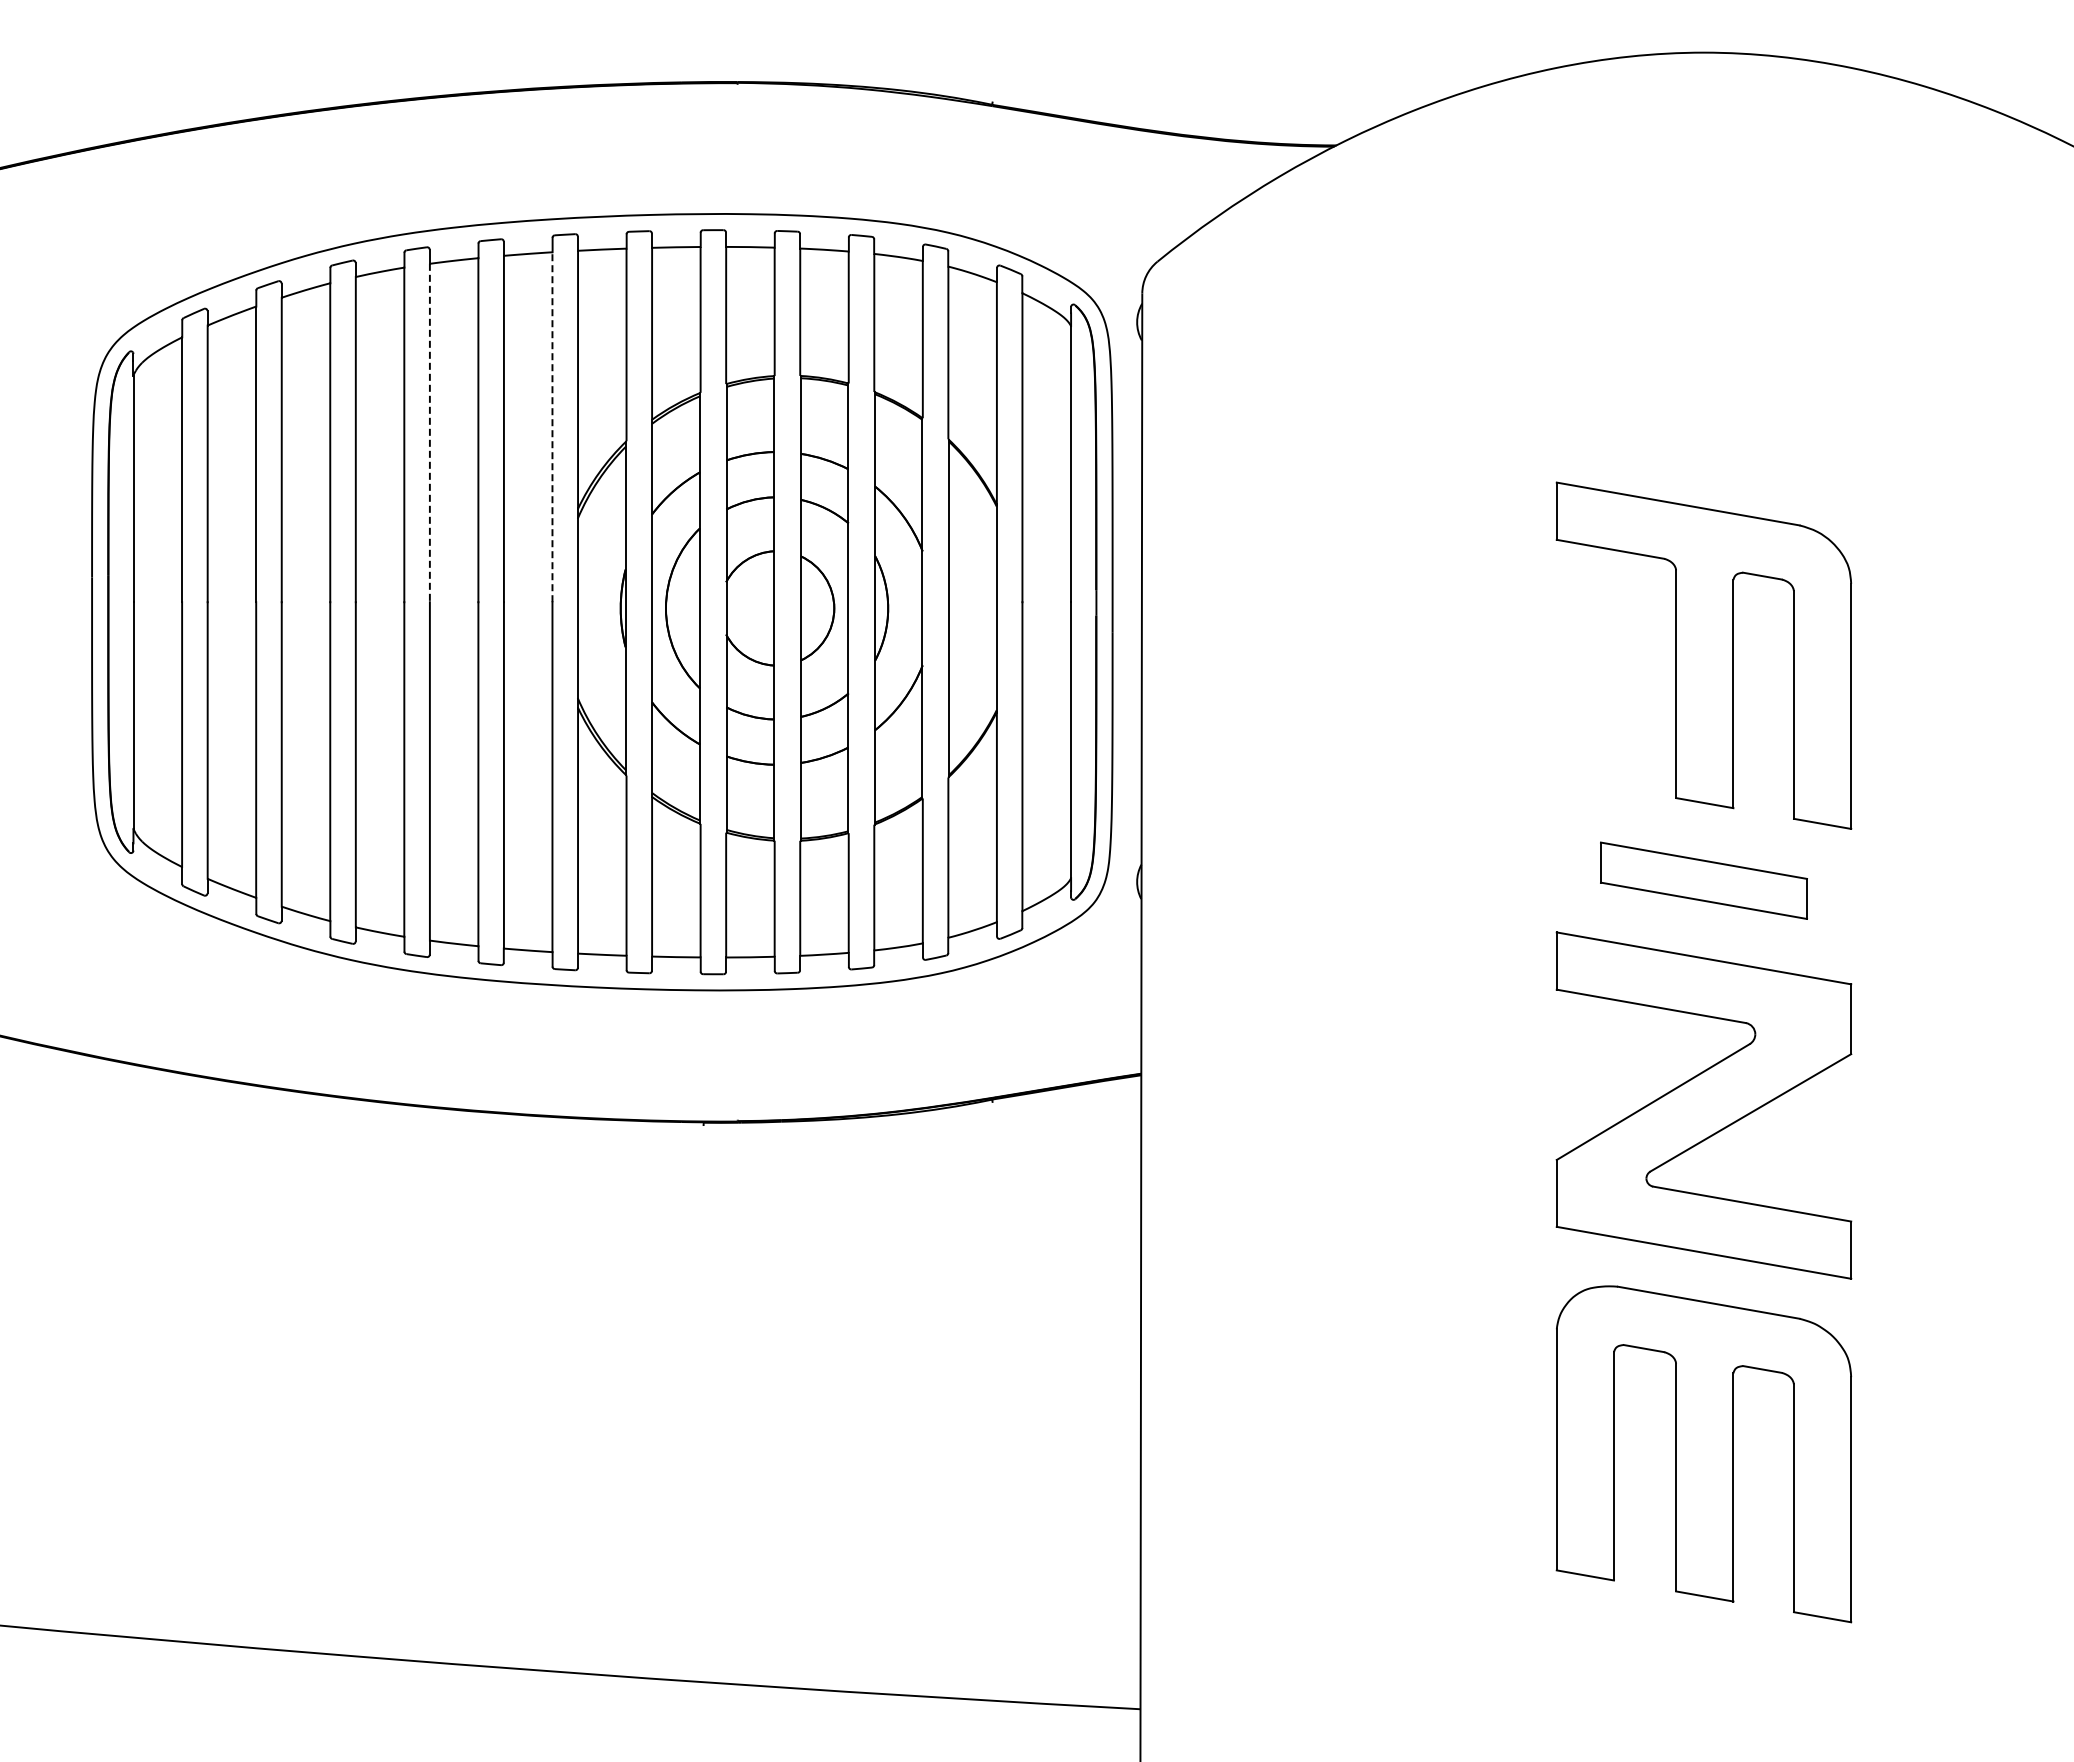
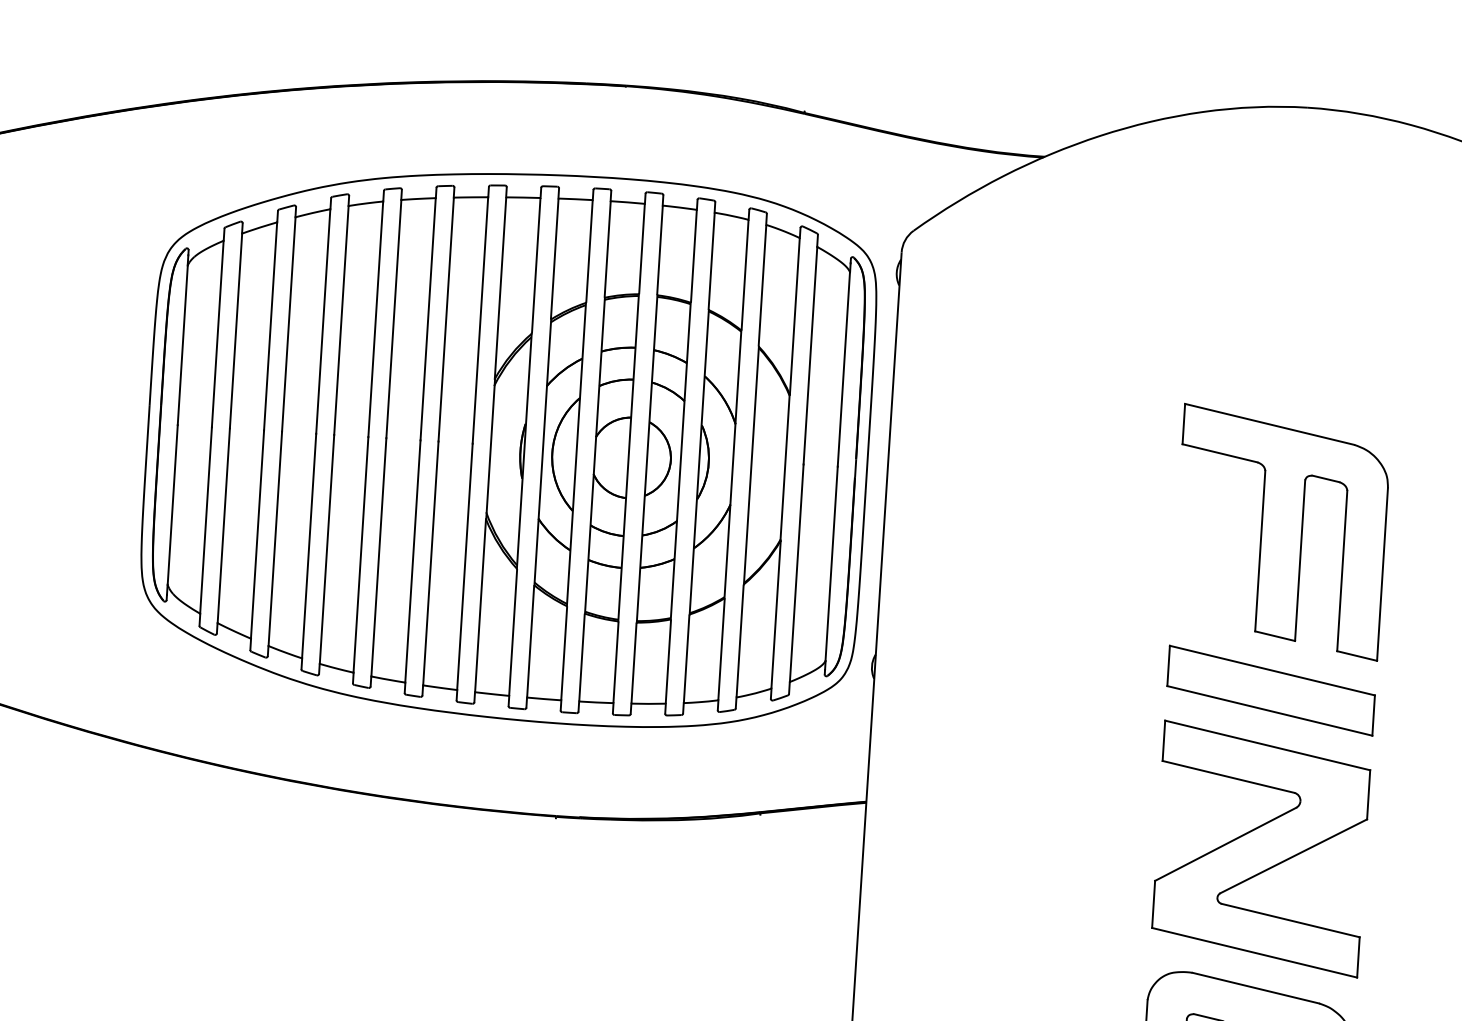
line: (552, 427) -> (480, 320), dashed -> solid
line: (429, 433) -> (393, 319), dashed -> solid
part: (1703, 880) -> (1270, 690), size x1.43

